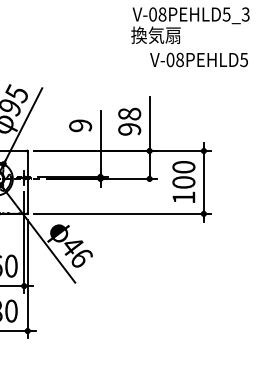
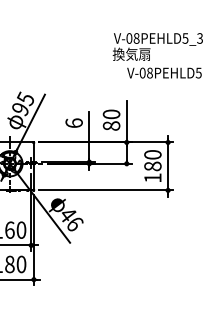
text: (129, 120) -> (111, 119), 98 -> 80
text: (79, 126) -> (73, 123), 9 -> 6
text: (183, 182) -> (152, 166), 100 -> 180

